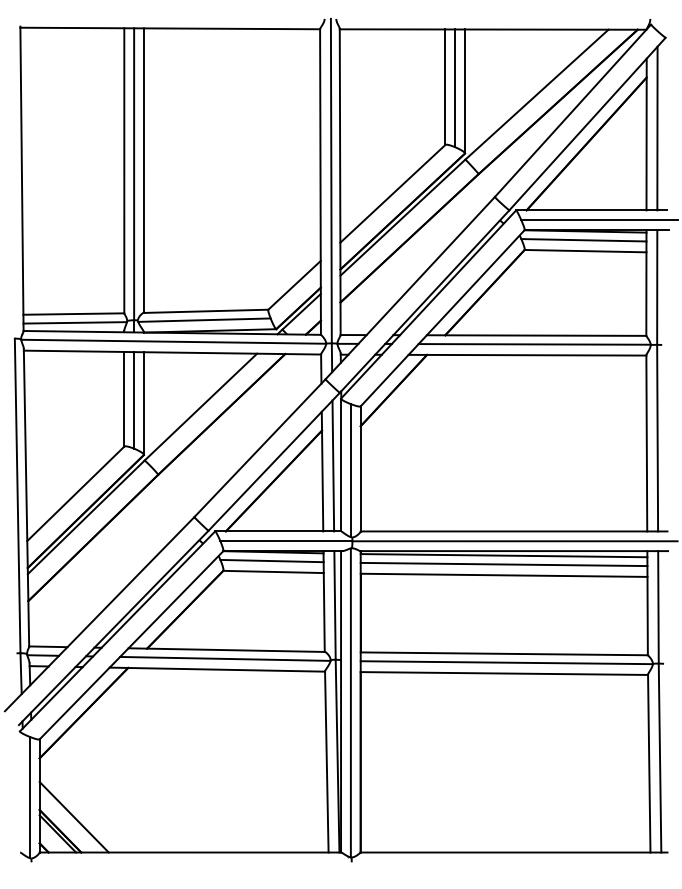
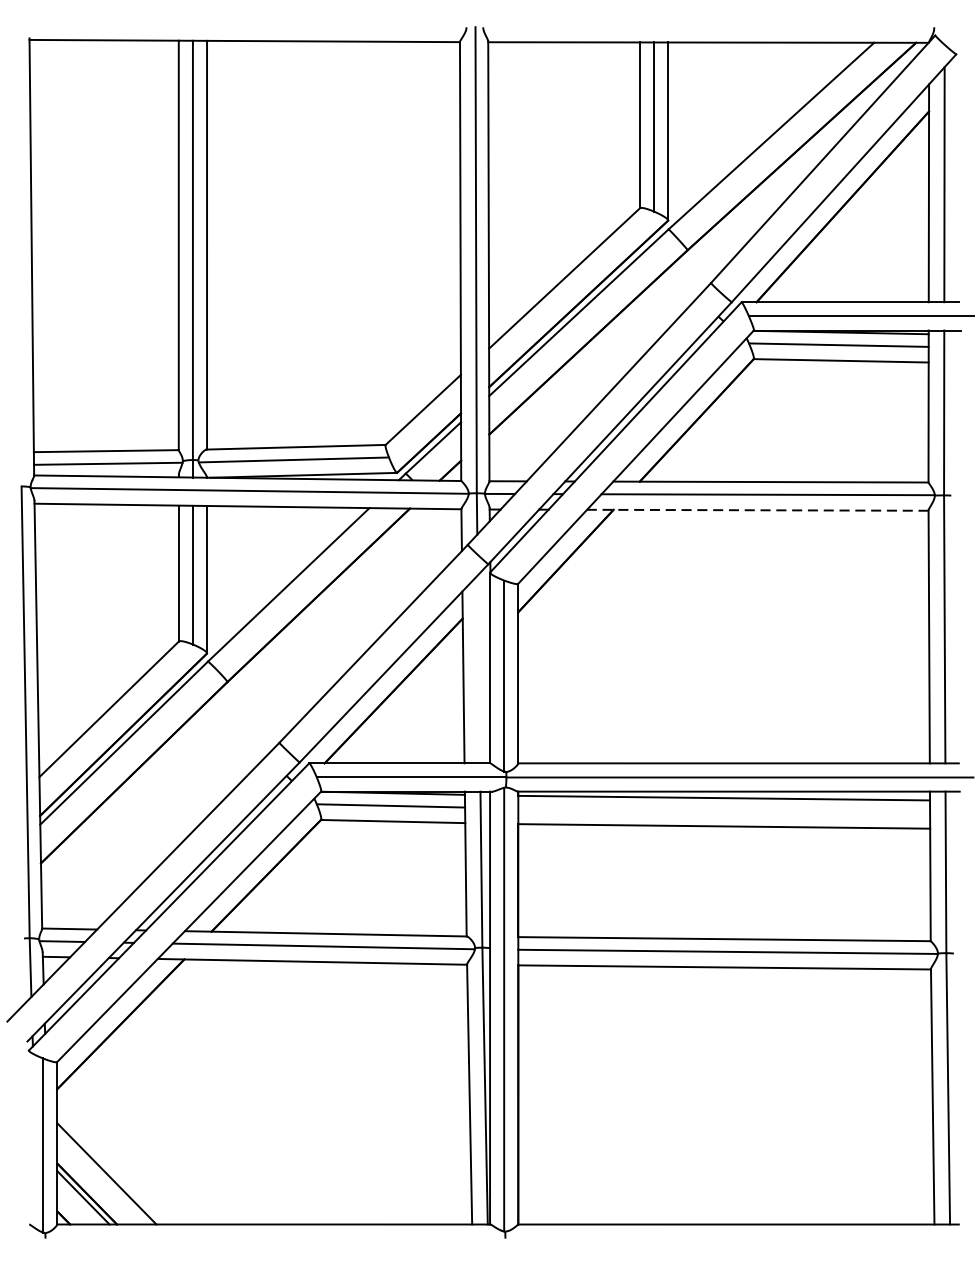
line: (527, 355) -> (757, 510), solid -> dashed
line: (333, 465) -> (479, 668), removed
line: (503, 564) -> (723, 810), removed

